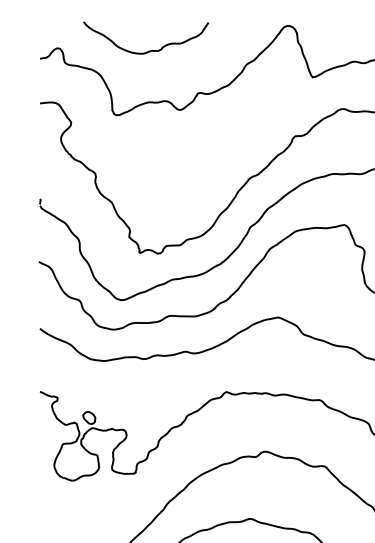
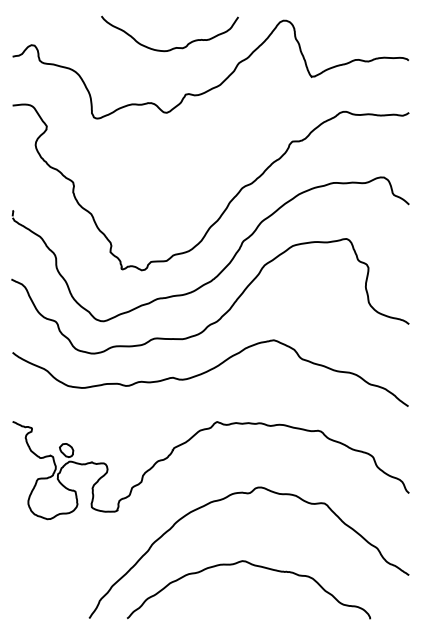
curve: (149, 50) -> (173, 47), moved

